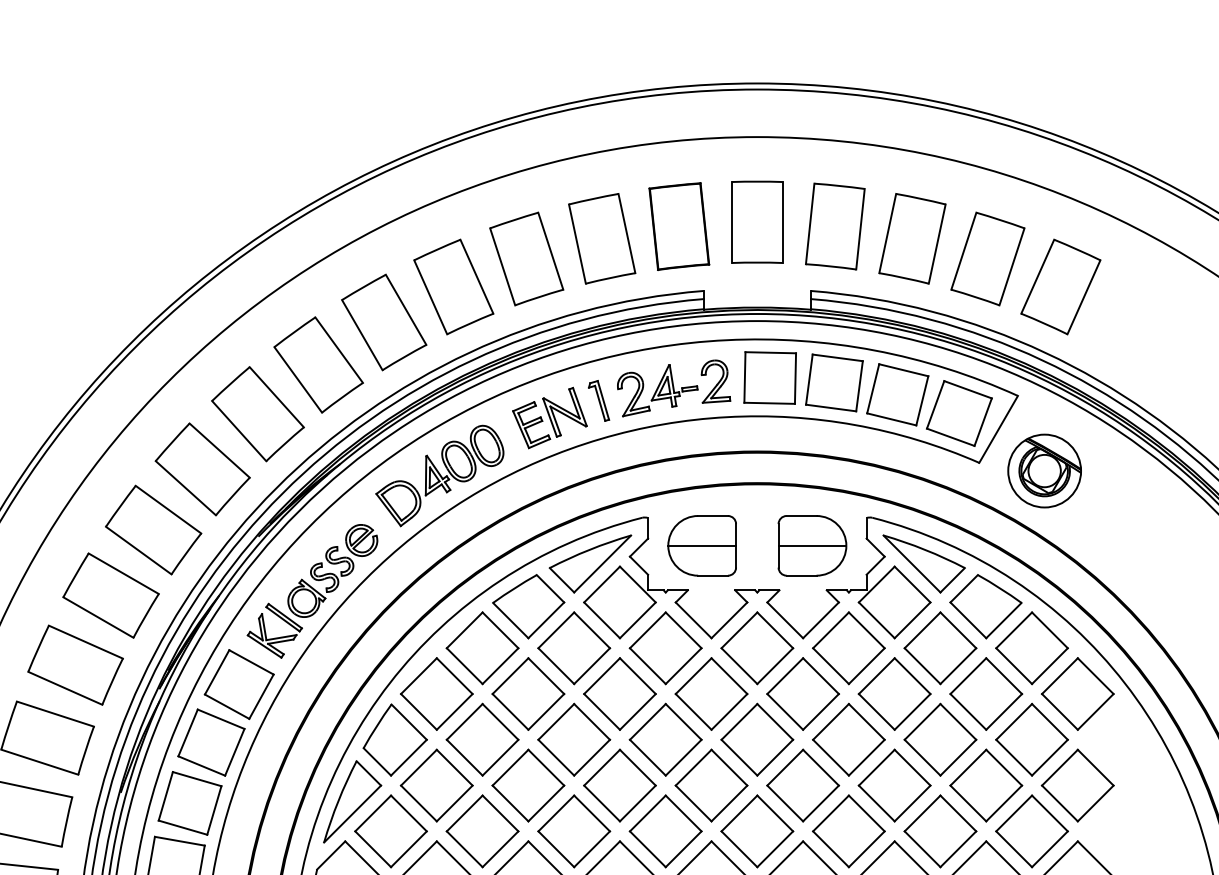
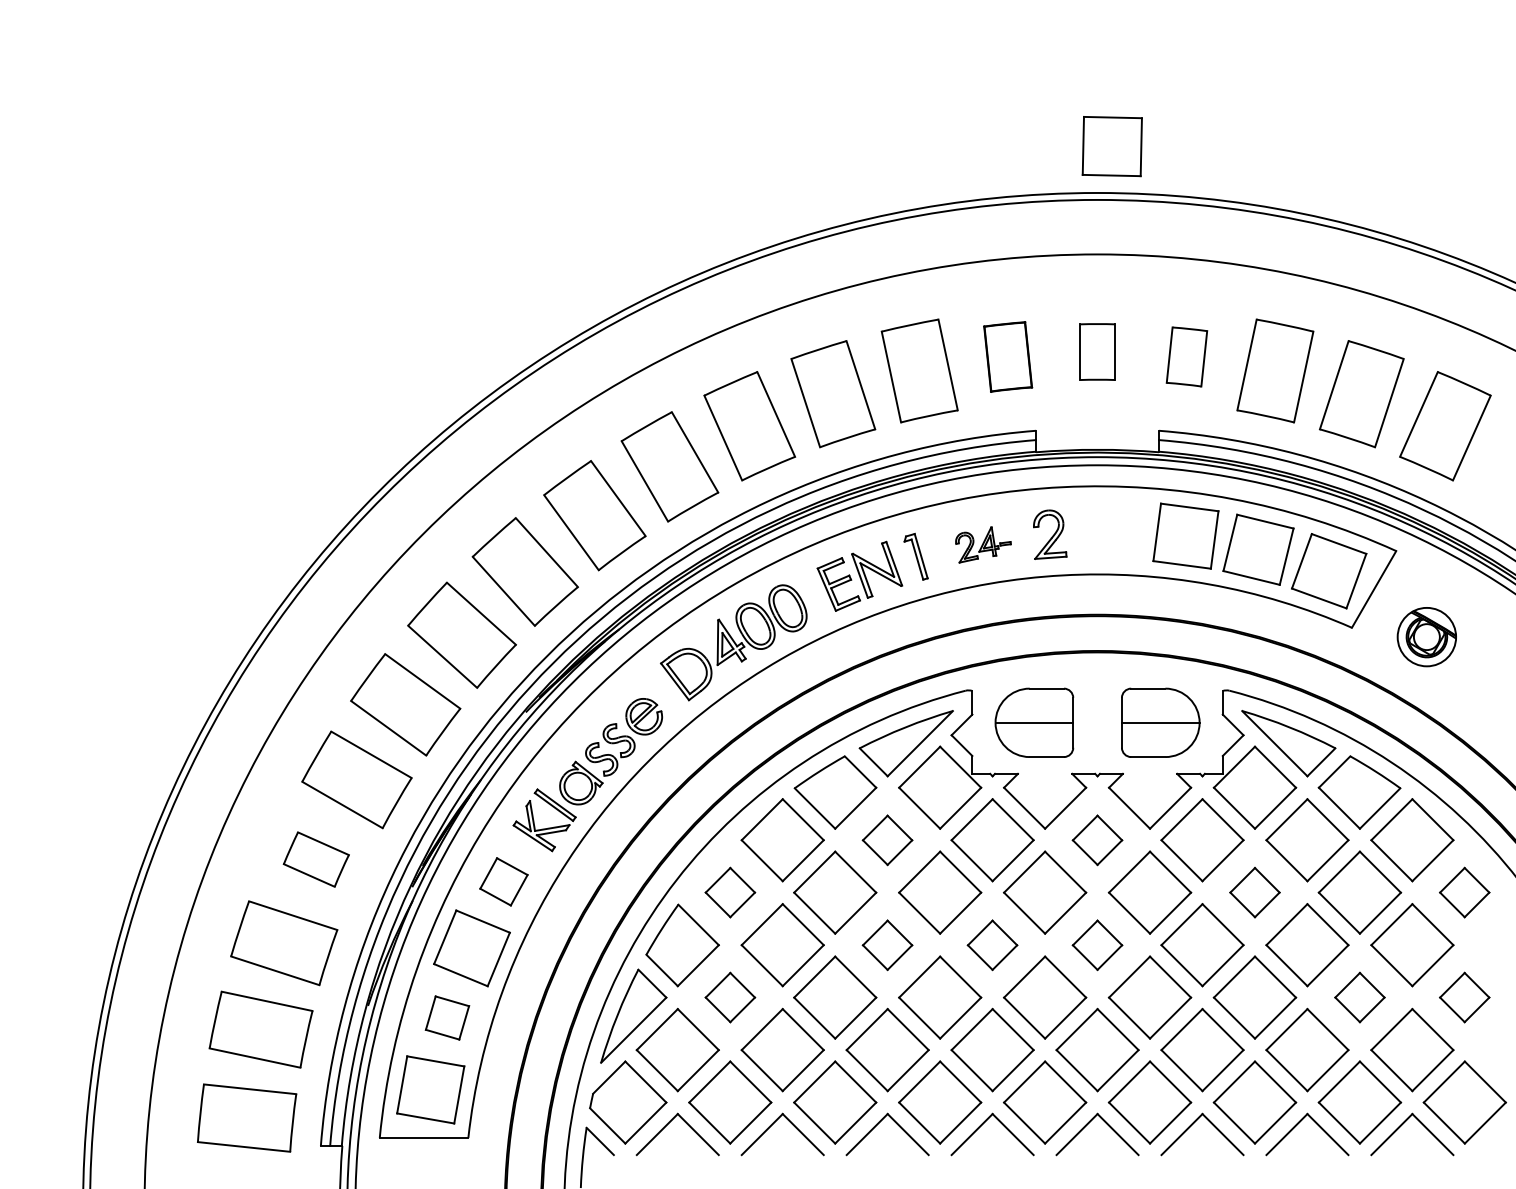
part: (757, 221) -> (1097, 351), size x0.6
part: (678, 226) -> (1007, 356), size x0.7
part: (834, 226) -> (1186, 356), size x0.6
part: (769, 377) -> (1111, 146), moved
part: (657, 390) -> (983, 544), size x0.6
part: (1044, 470) -> (1426, 636), size x0.7
part: (574, 648) -> (887, 840), size x0.6
part: (757, 648) -> (1097, 840), size x0.6
part: (75, 665) -> (316, 859), size x0.6
part: (238, 684) -> (503, 881), size x0.6
part: (437, 693) -> (730, 892), size x0.6
part: (894, 693) -> (1254, 892), size x0.6
part: (1077, 693) -> (1464, 892), size x0.6
part: (574, 740) -> (887, 945), size x0.6
part: (665, 740) -> (992, 945), size x0.6
part: (757, 740) -> (1097, 945), size x0.6
part: (437, 785) -> (730, 997), size x0.6
part: (985, 785) -> (1359, 997), size x0.6
part: (1077, 785) -> (1464, 997), size x0.6
part: (190, 802) -> (447, 1017), size x0.6

